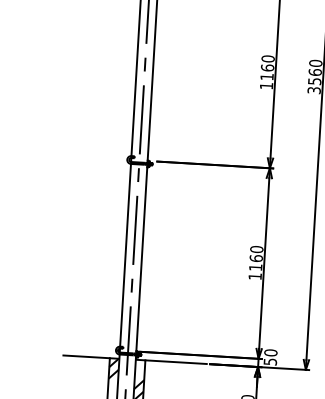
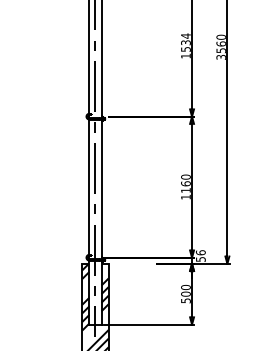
text: (267, 67) -> (185, 42), 1160 -> 1534
text: (270, 352) -> (200, 252), 50 -> 56
line: (85, 356) -> (64, 263), removed
line: (176, 361) -> (131, 263), removed

